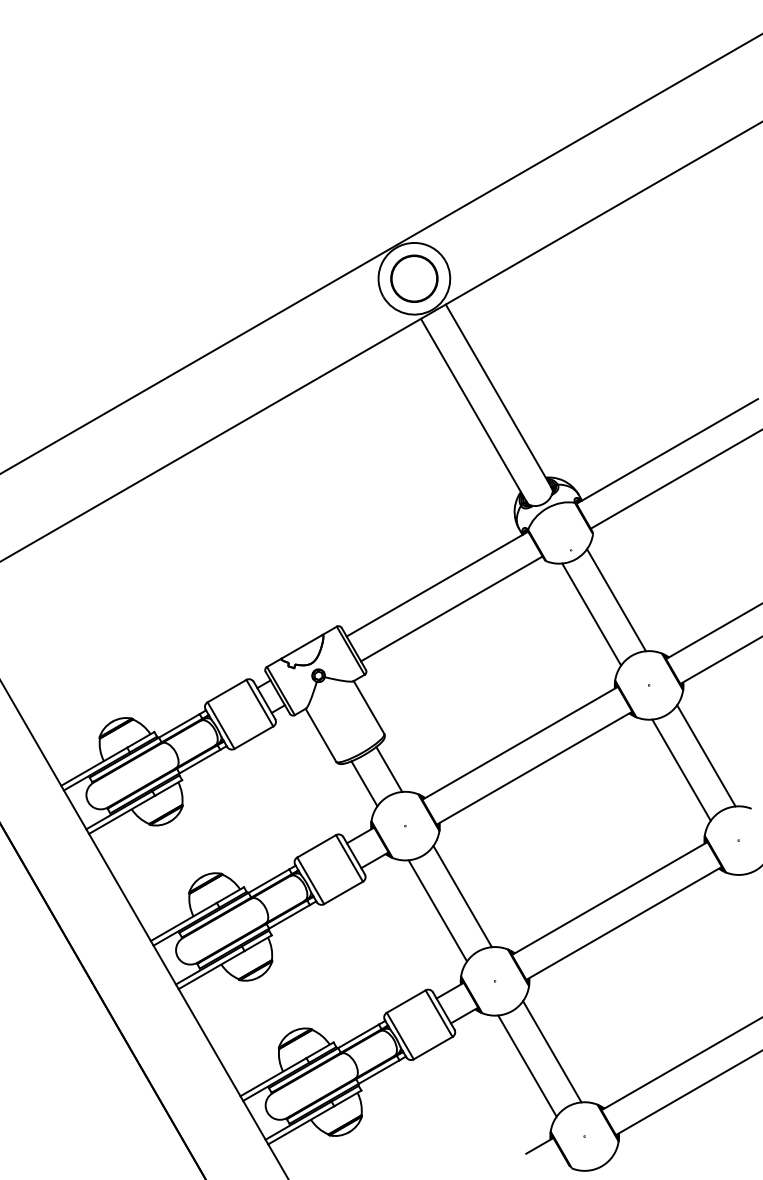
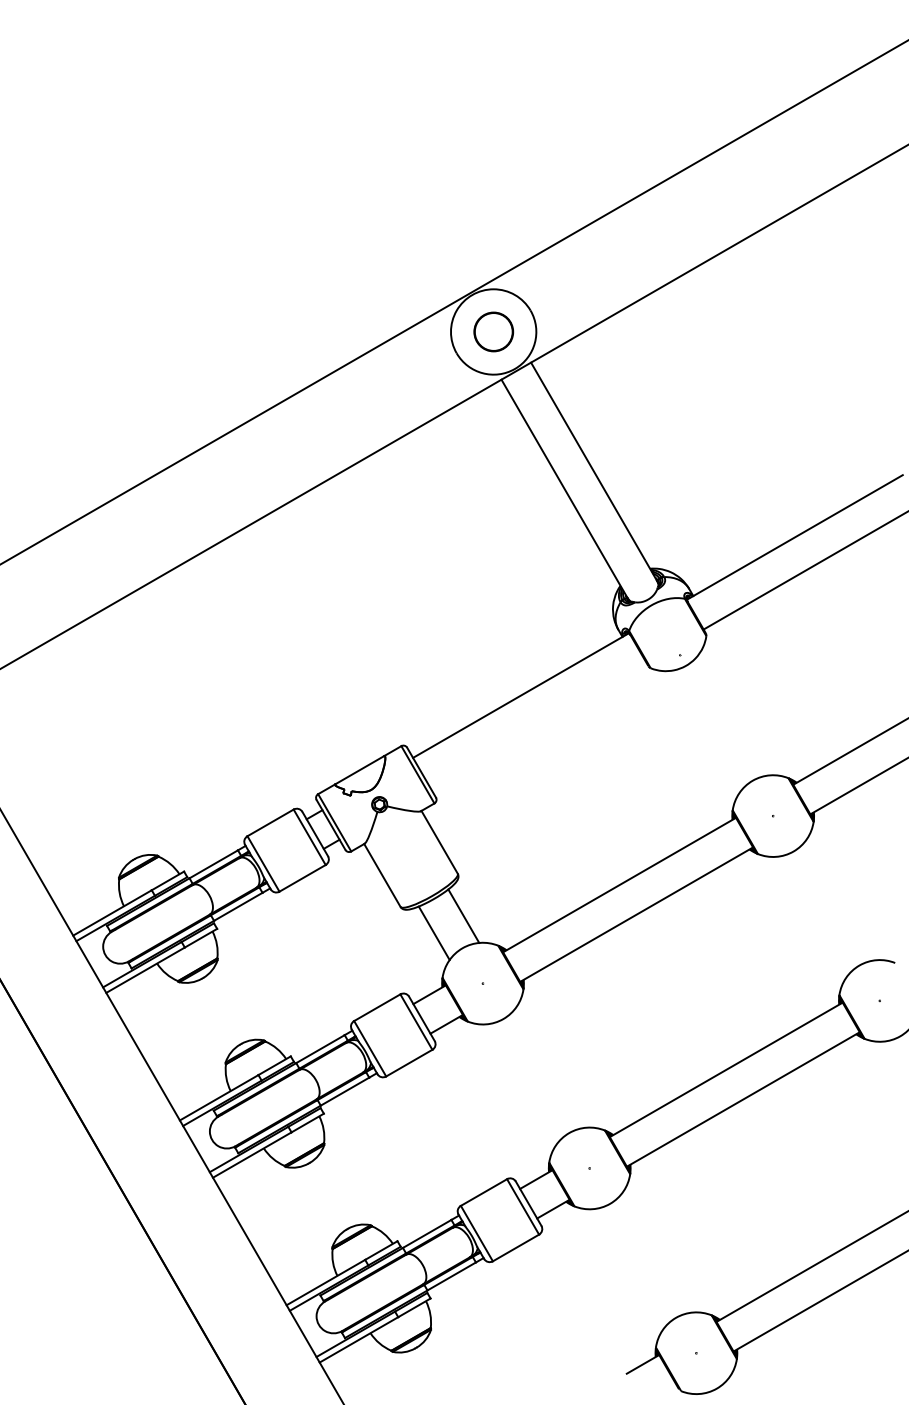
circle: (414, 278) -> (493, 331), size x0.7
line: (616, 600) -> (734, 714), removed
line: (452, 608) -> (538, 724), removed
line: (591, 614) -> (704, 731), removed
line: (706, 755) -> (841, 899), removed
line: (681, 769) -> (811, 916), removed
line: (462, 896) -> (550, 1067), removed
line: (437, 910) -> (521, 1084), removed
line: (551, 1051) -> (657, 1252), removed
line: (527, 1066) -> (628, 1269), removed

